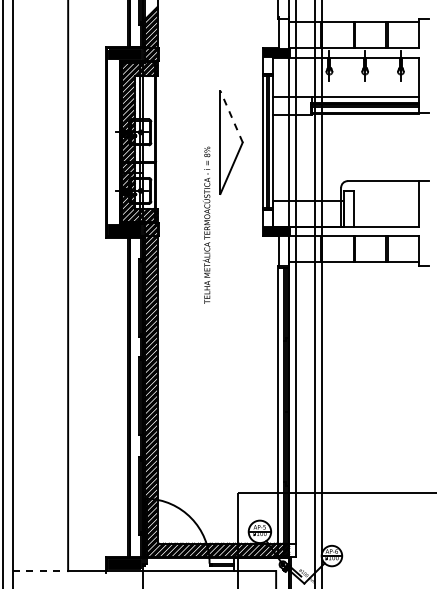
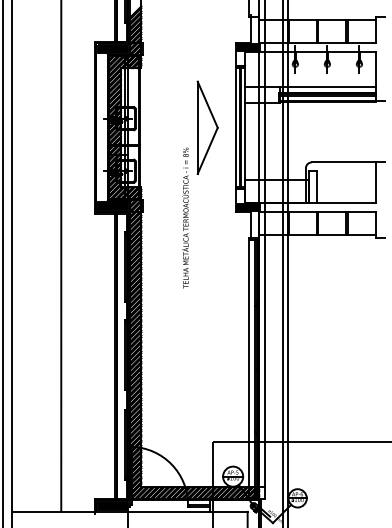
line: (231, 116) -> (207, 104), dashed -> solid
text: (206, 224) -> (185, 217), moved
line: (40, 571) -> (36, 512), dashed -> solid

